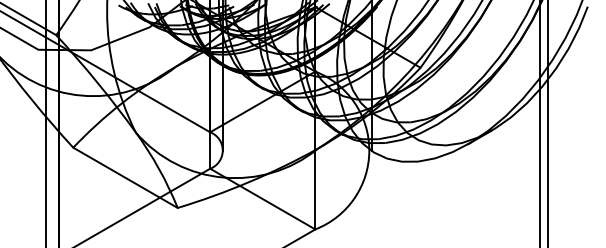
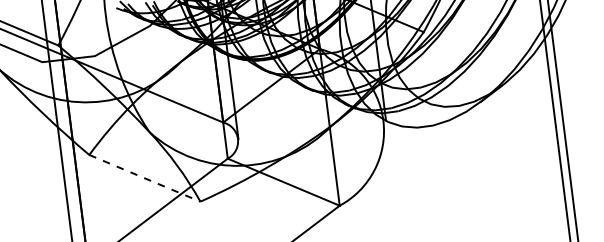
line: (125, 178) -> (144, 178), solid -> dashed

